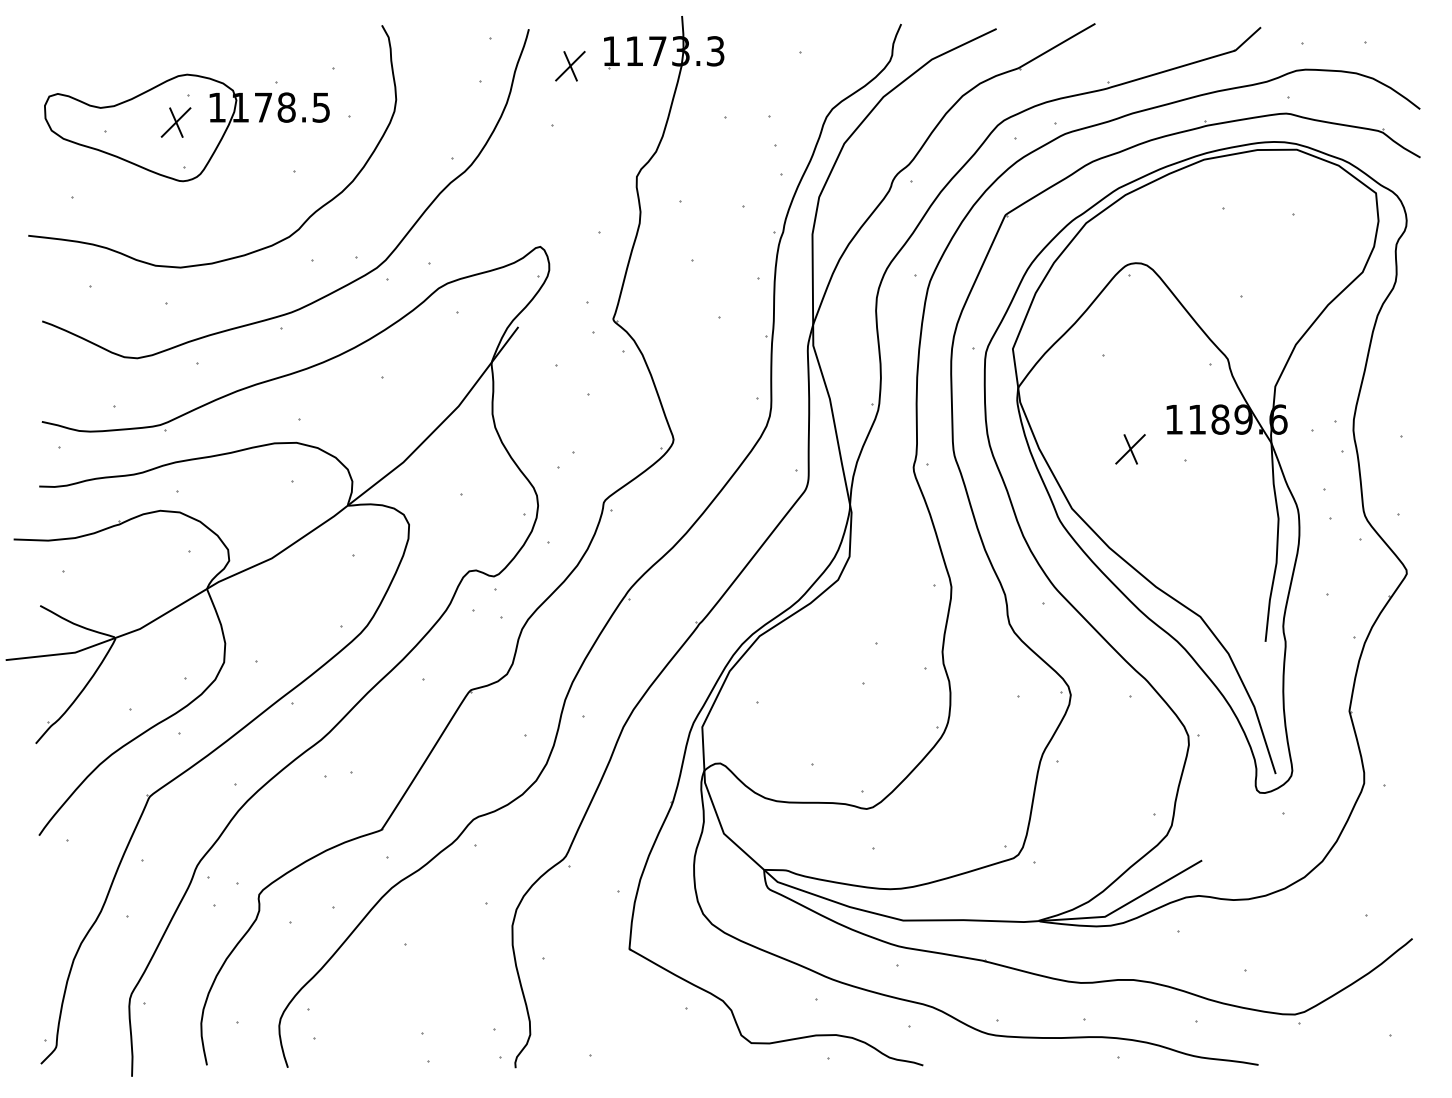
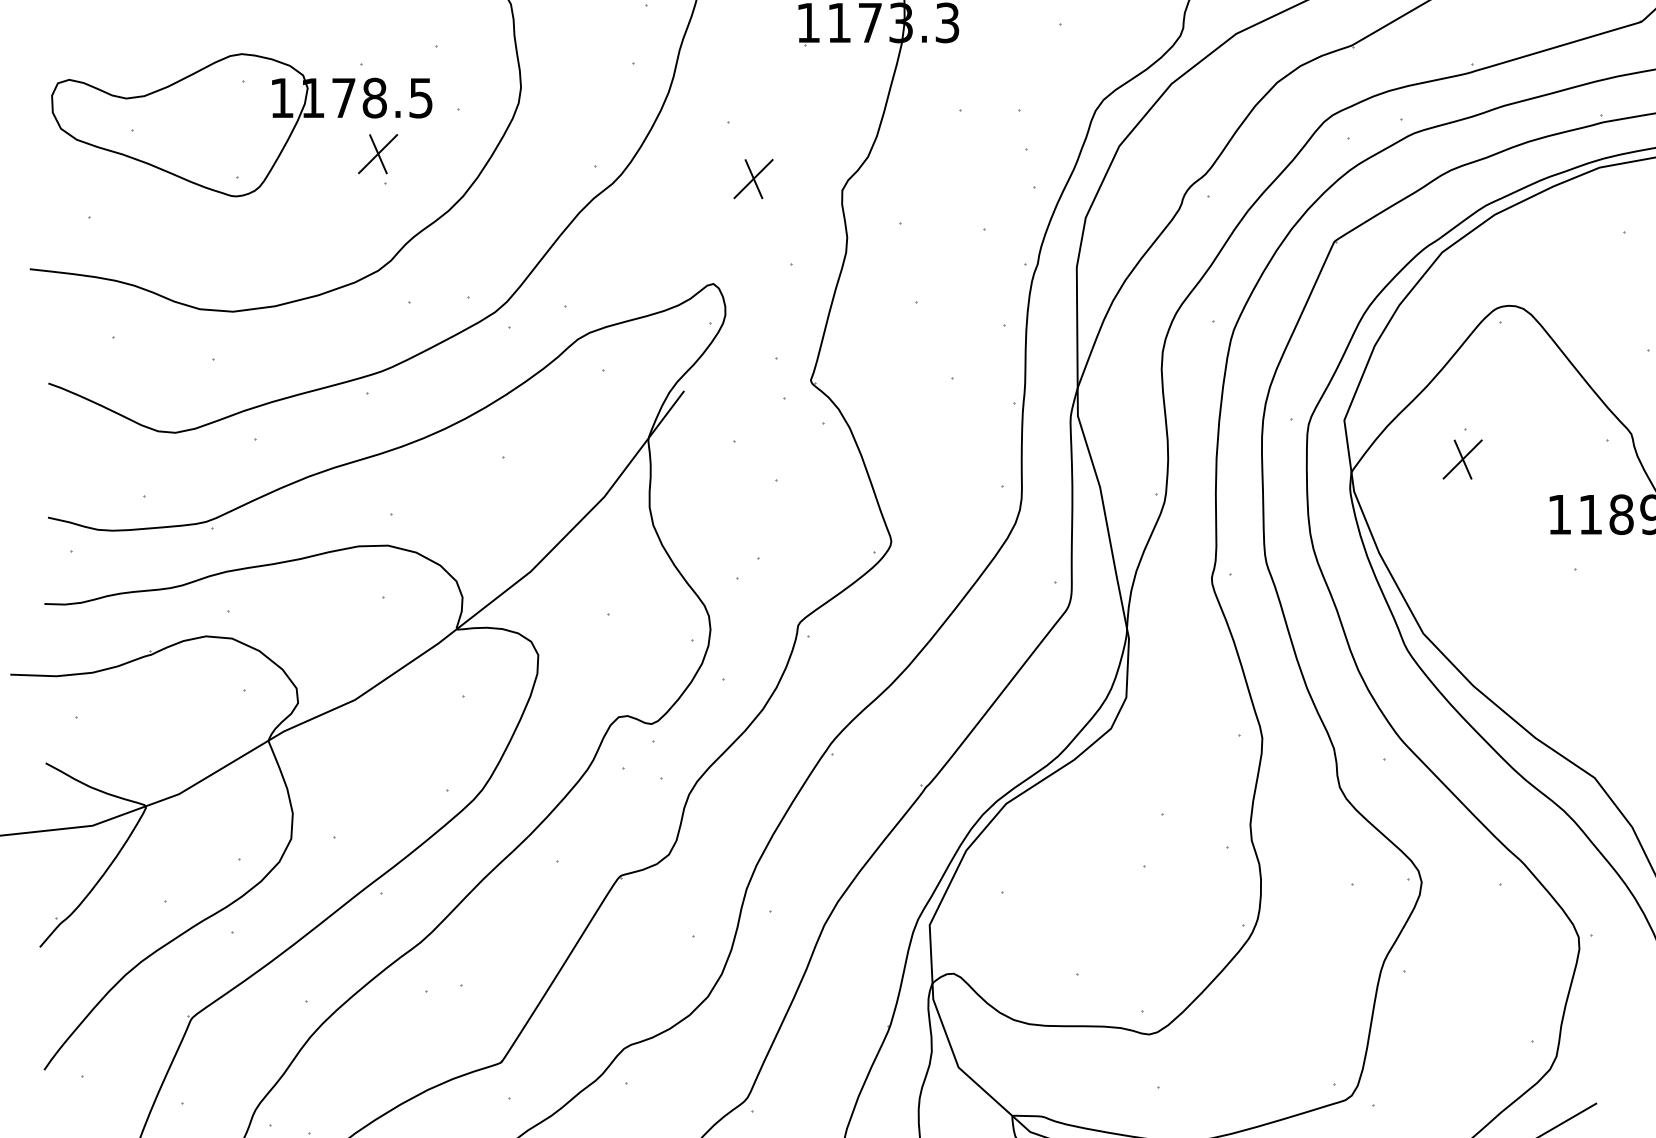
part: (570, 65) -> (753, 178), moved
part: (175, 122) -> (377, 154), moved
part: (1130, 449) -> (1462, 459), moved

